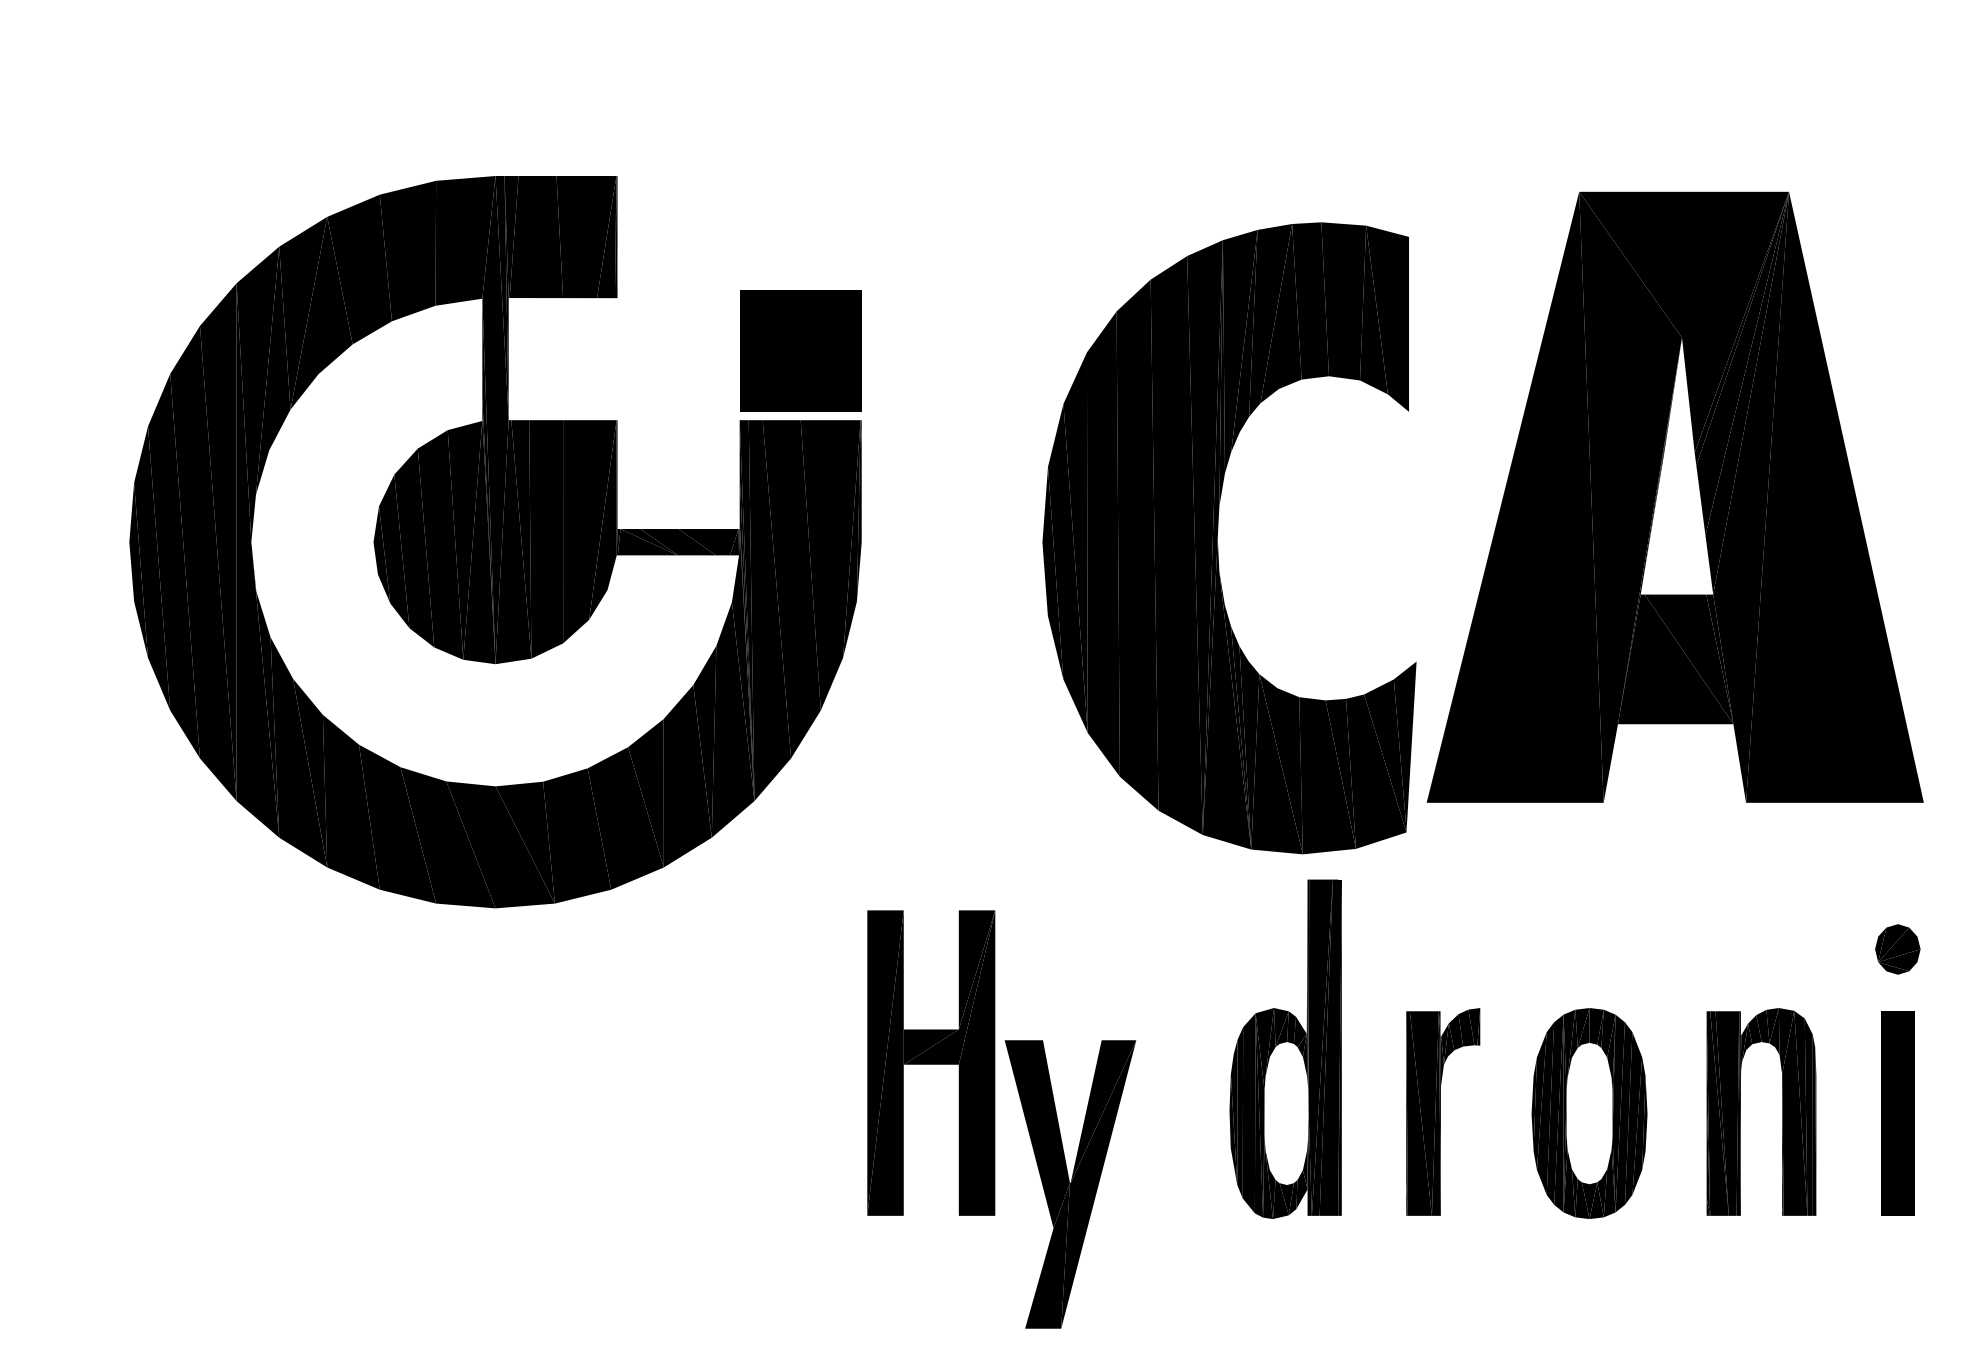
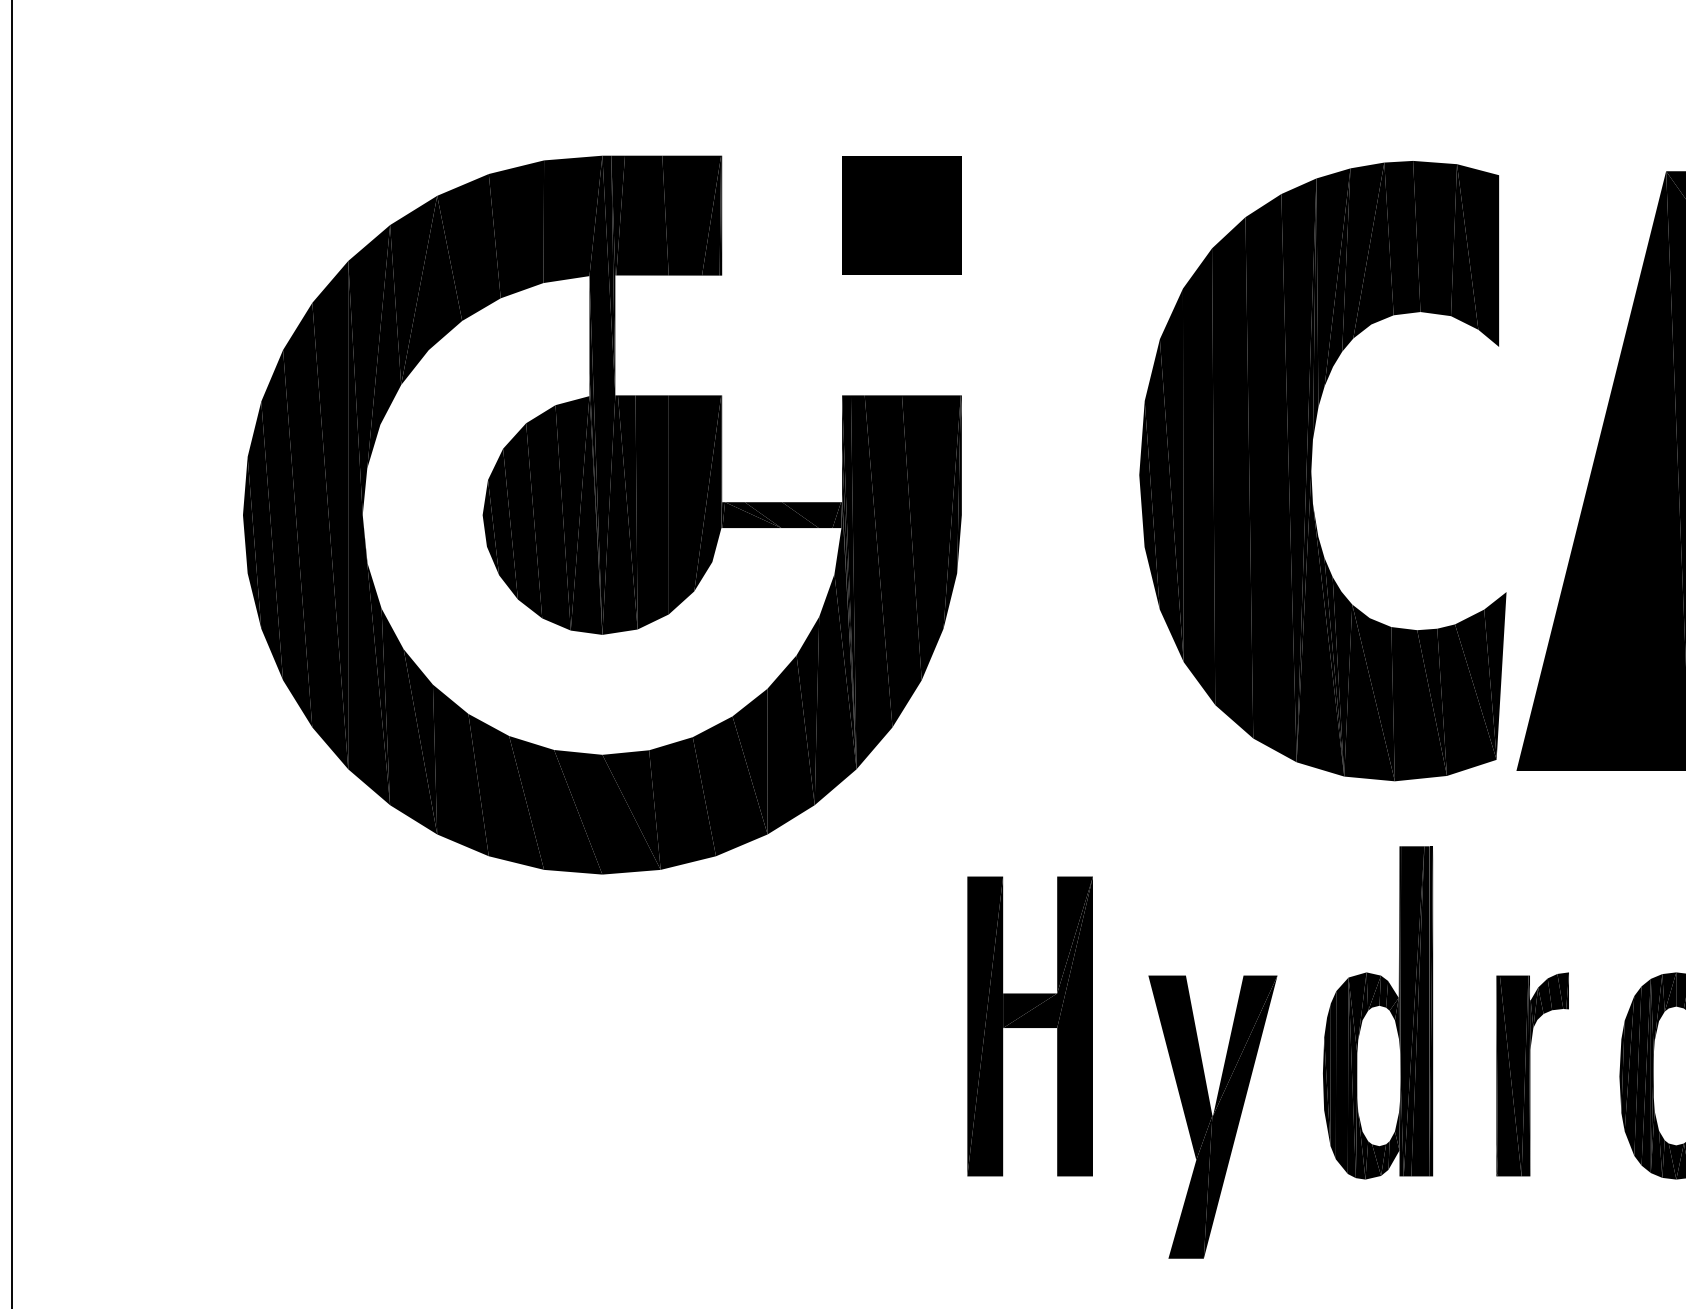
part: (800, 350) -> (901, 215), moved
part: (1217, 538) -> (1311, 471), moved
part: (1070, 1184) -> (1212, 1117), moved

